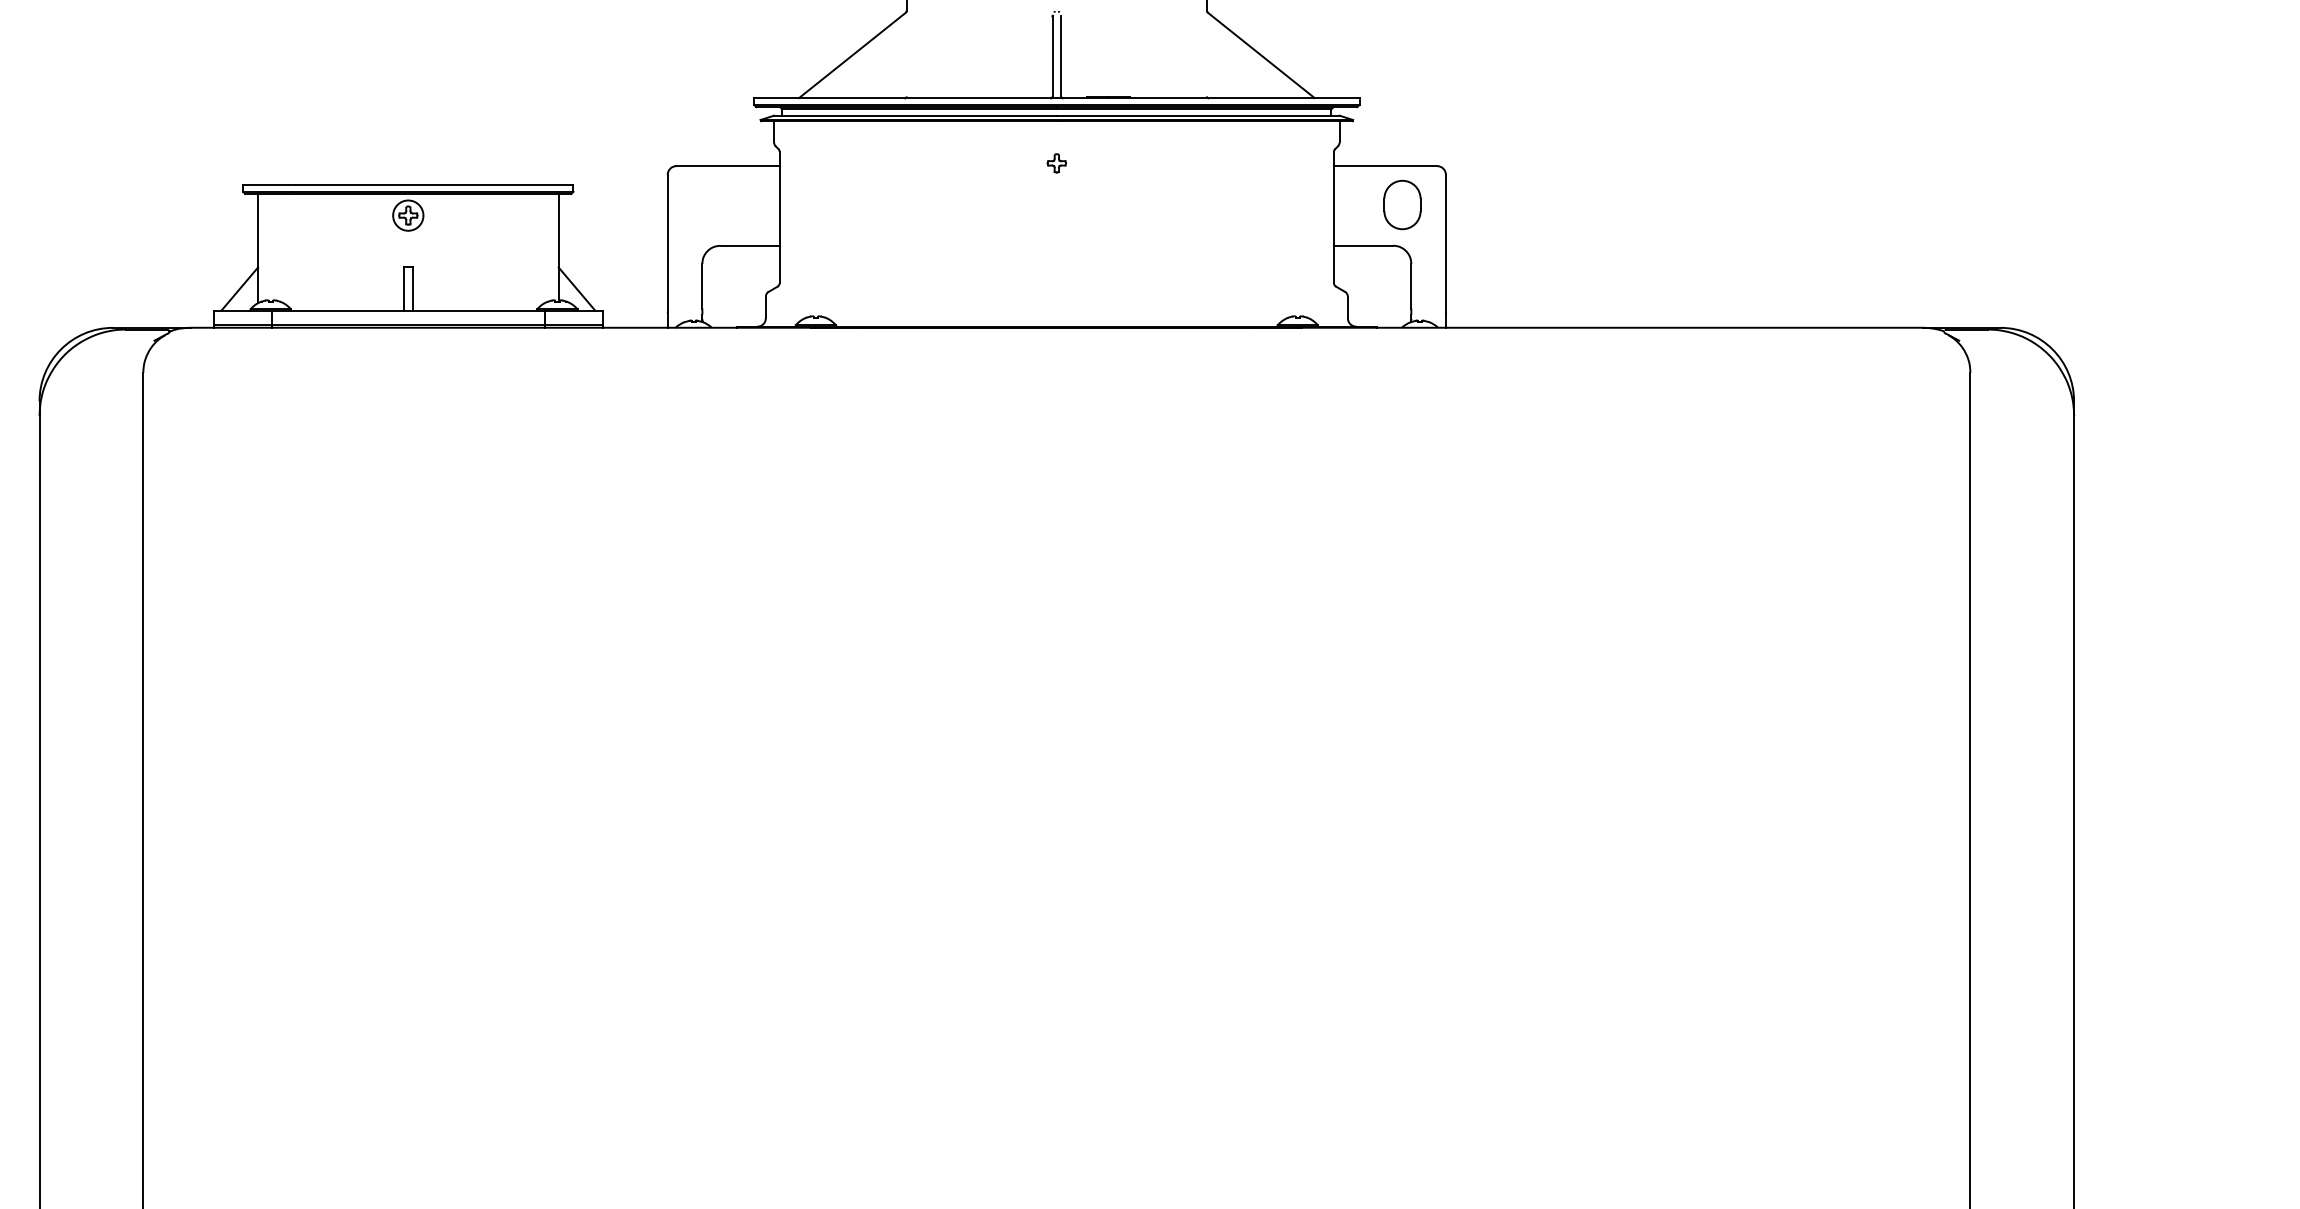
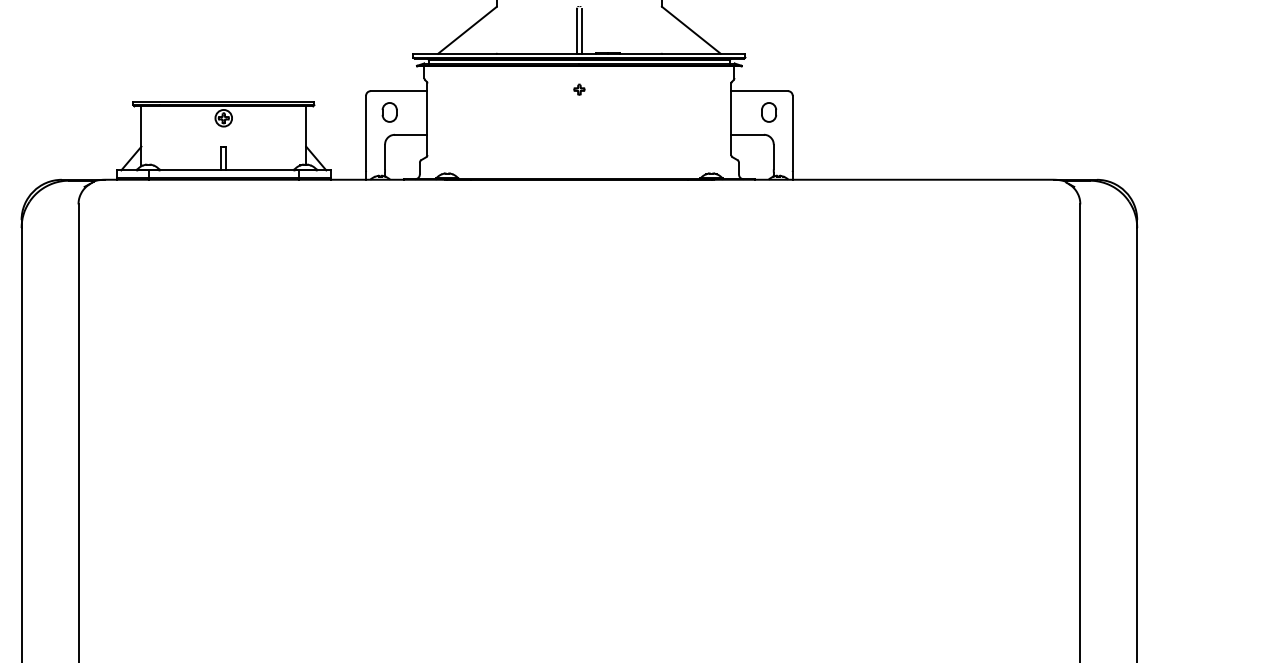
part: (710, 205) -> (389, 112), added
part: (1403, 205) -> (769, 112), size x0.71

